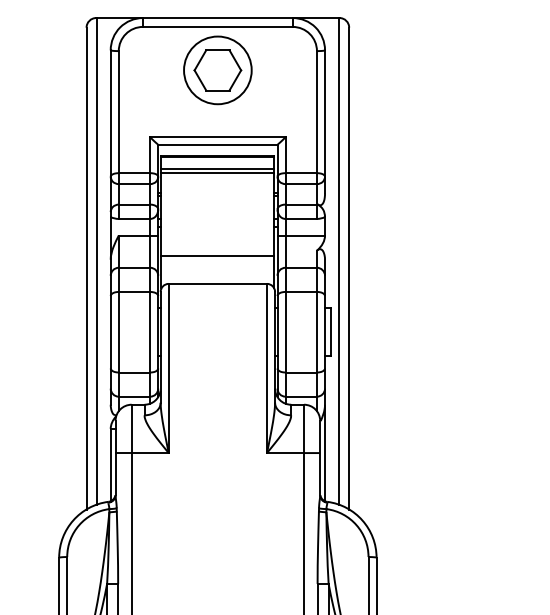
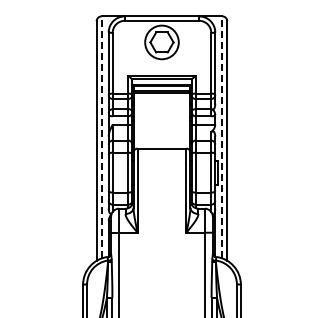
line: (216, 255) -> (161, 134), removed
line: (96, 261) -> (101, 137), solid -> dashed
line: (339, 261) -> (222, 137), solid -> dashed

